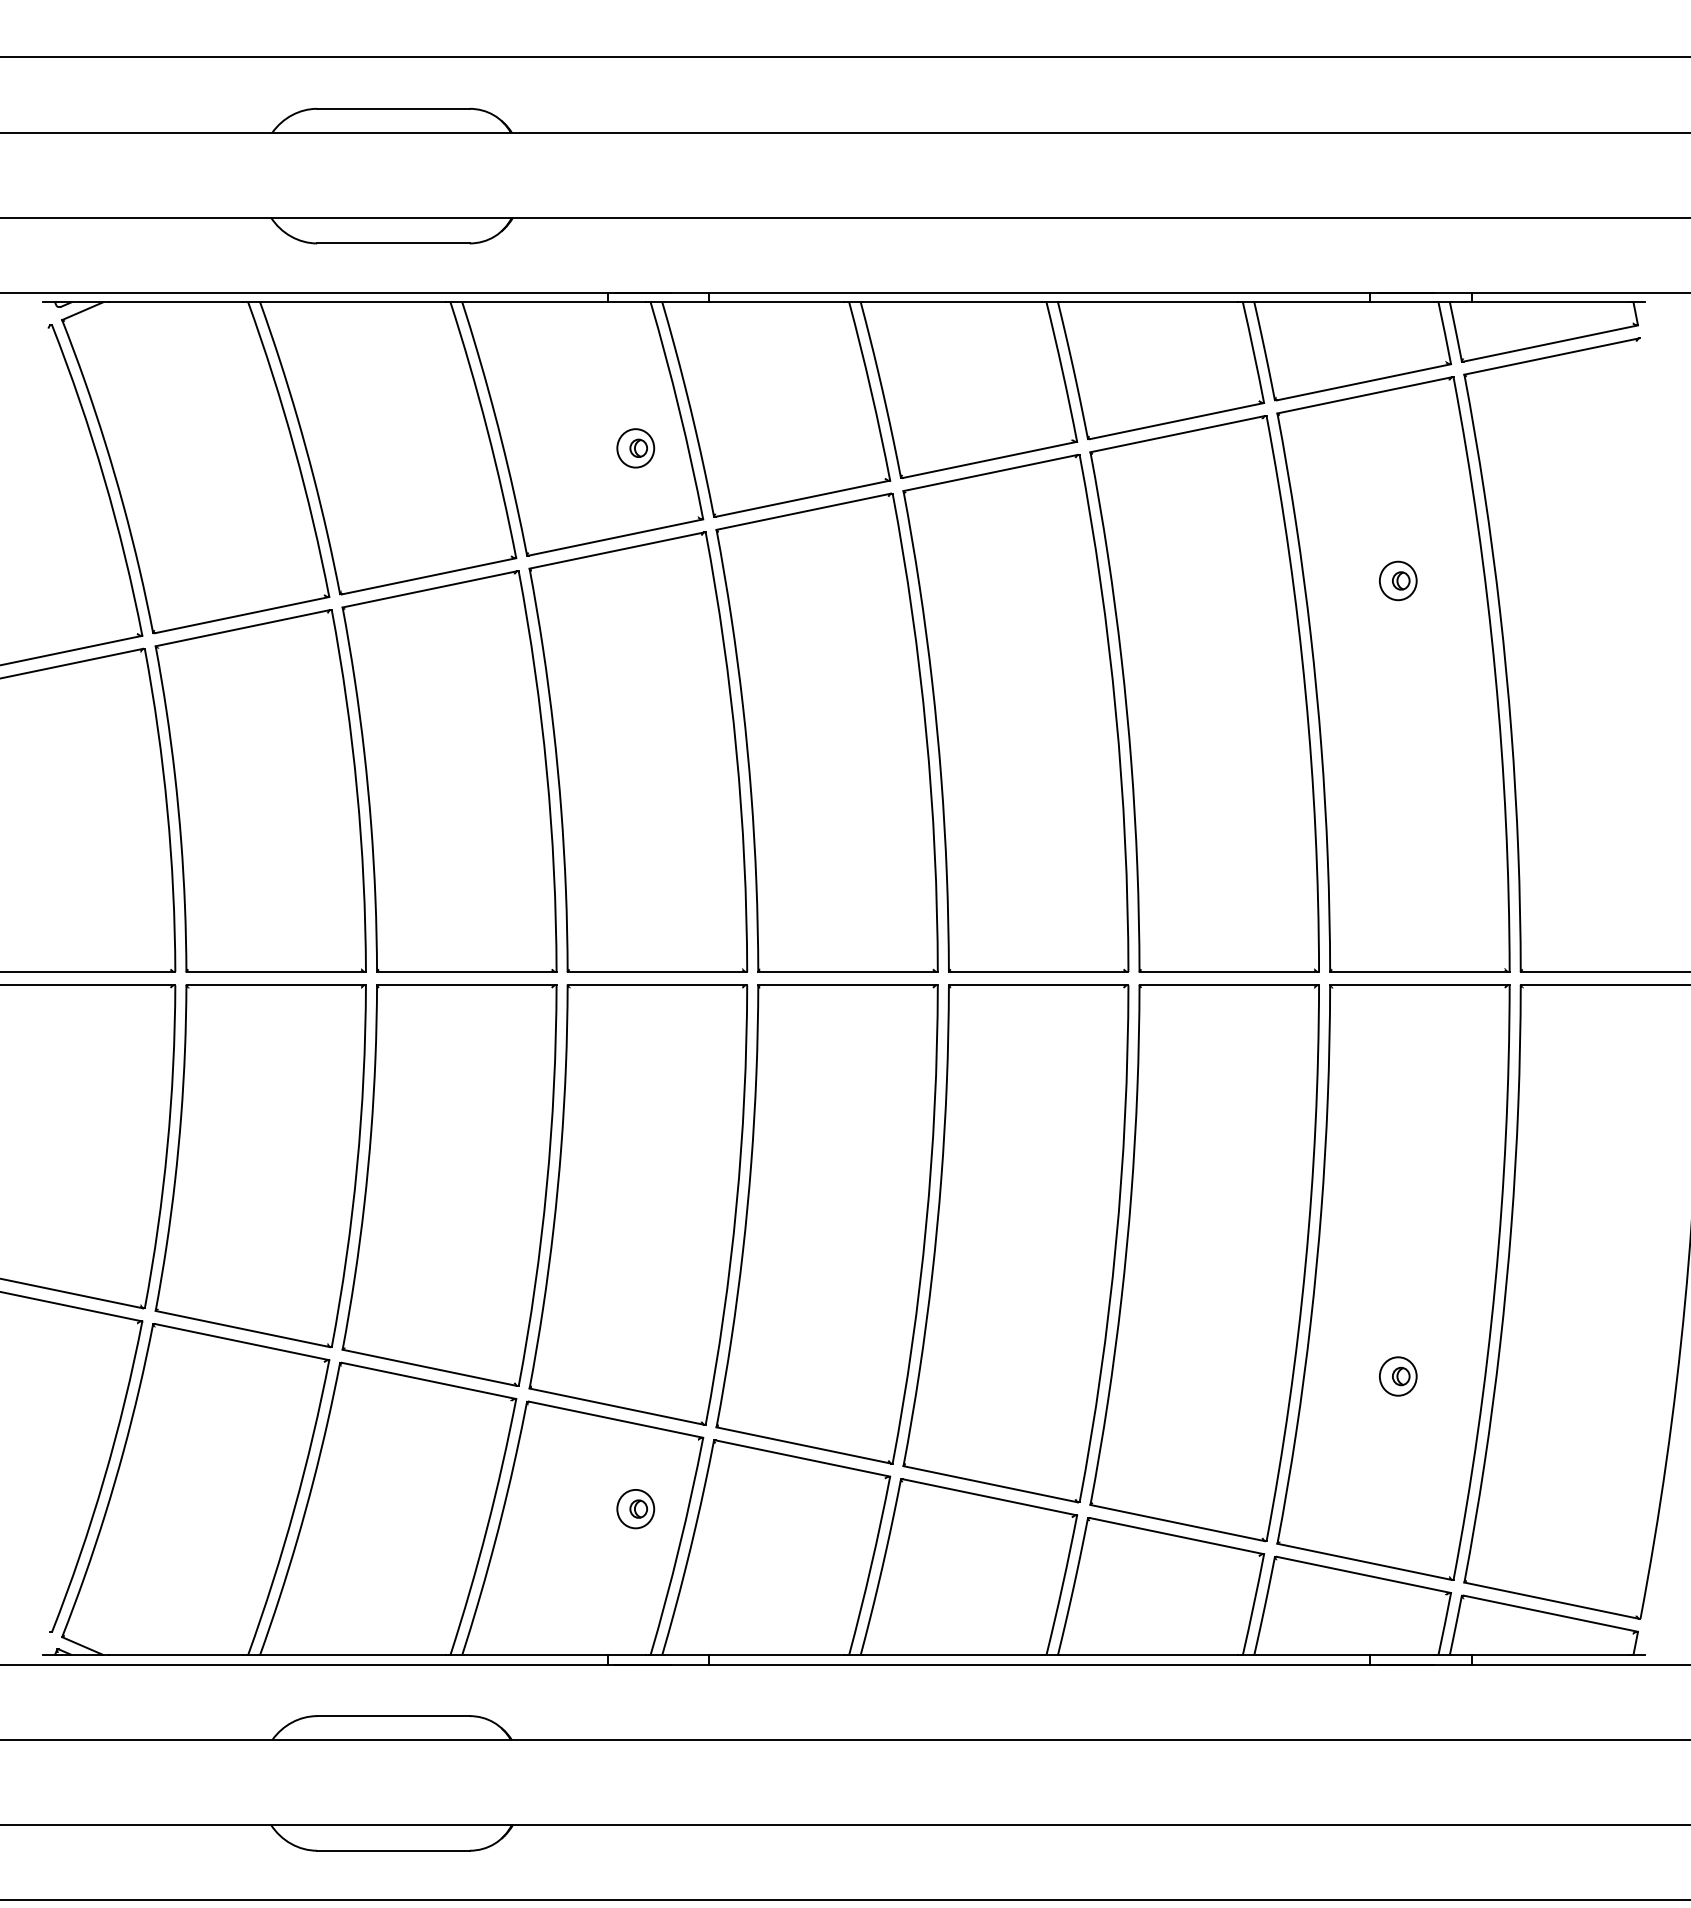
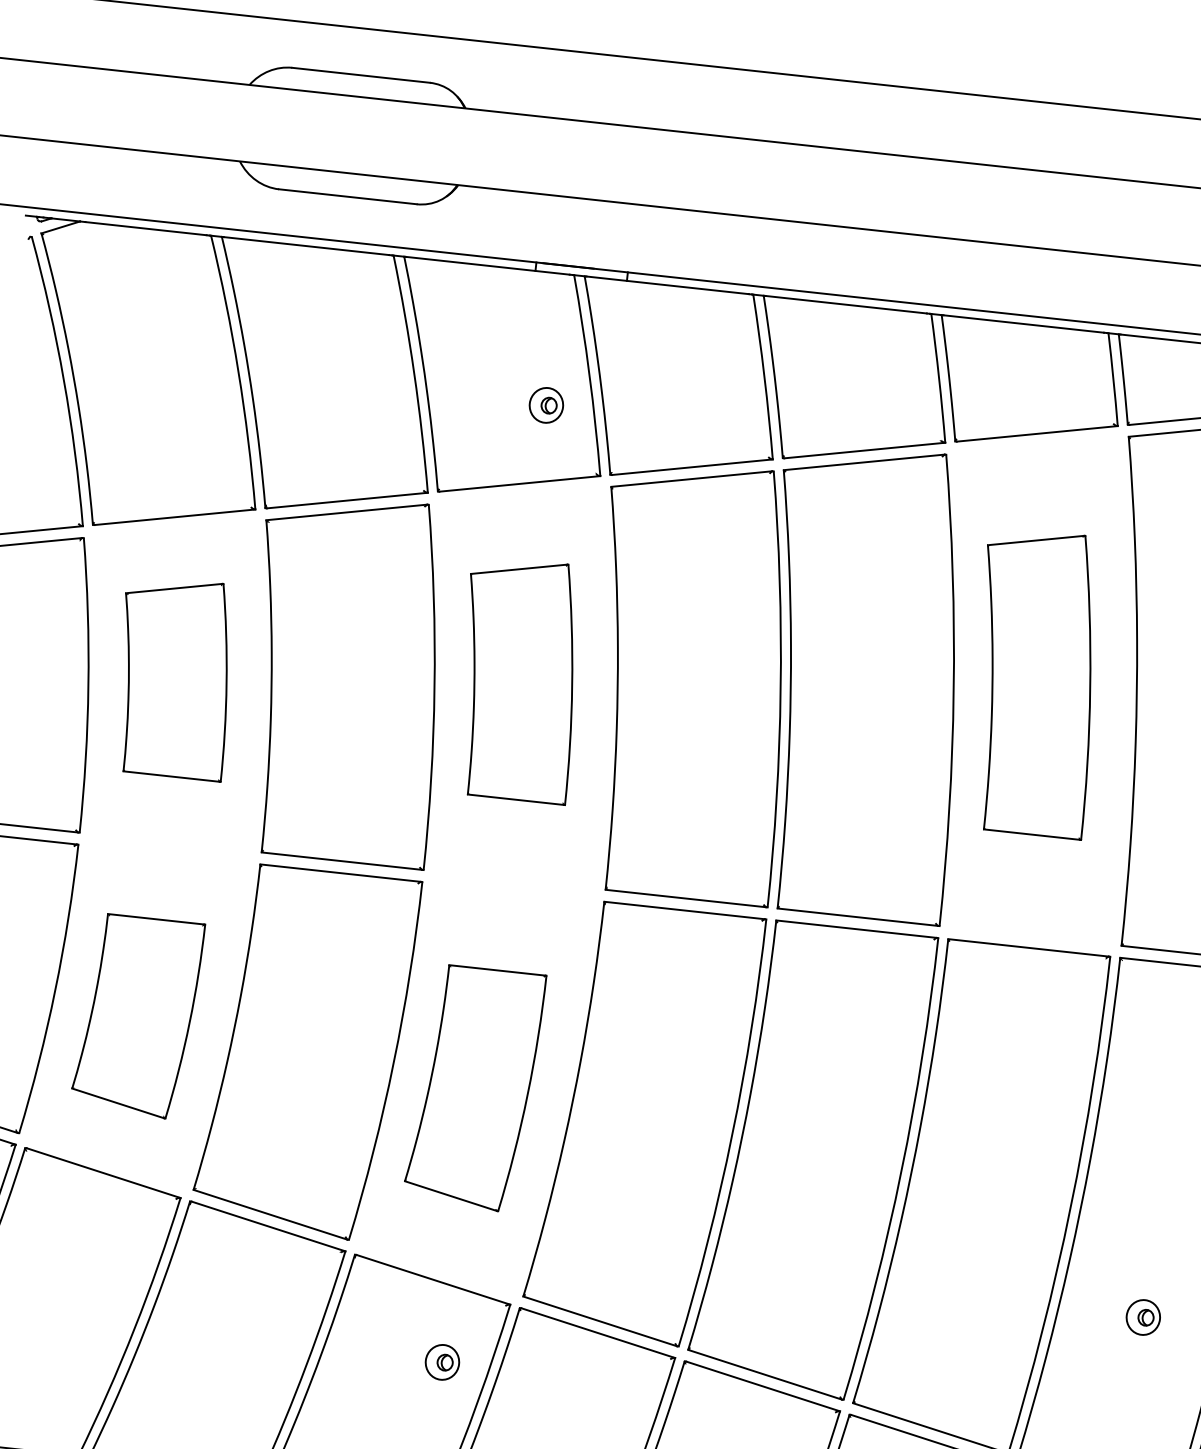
part: (1204, 693) -> (1035, 682), size x0.6
part: (638, 751) -> (519, 679), size x0.6
part: (260, 790) -> (174, 677), size x0.6
part: (260, 1166) -> (137, 1016), size x0.6
part: (638, 1204) -> (474, 1087), size x0.6

